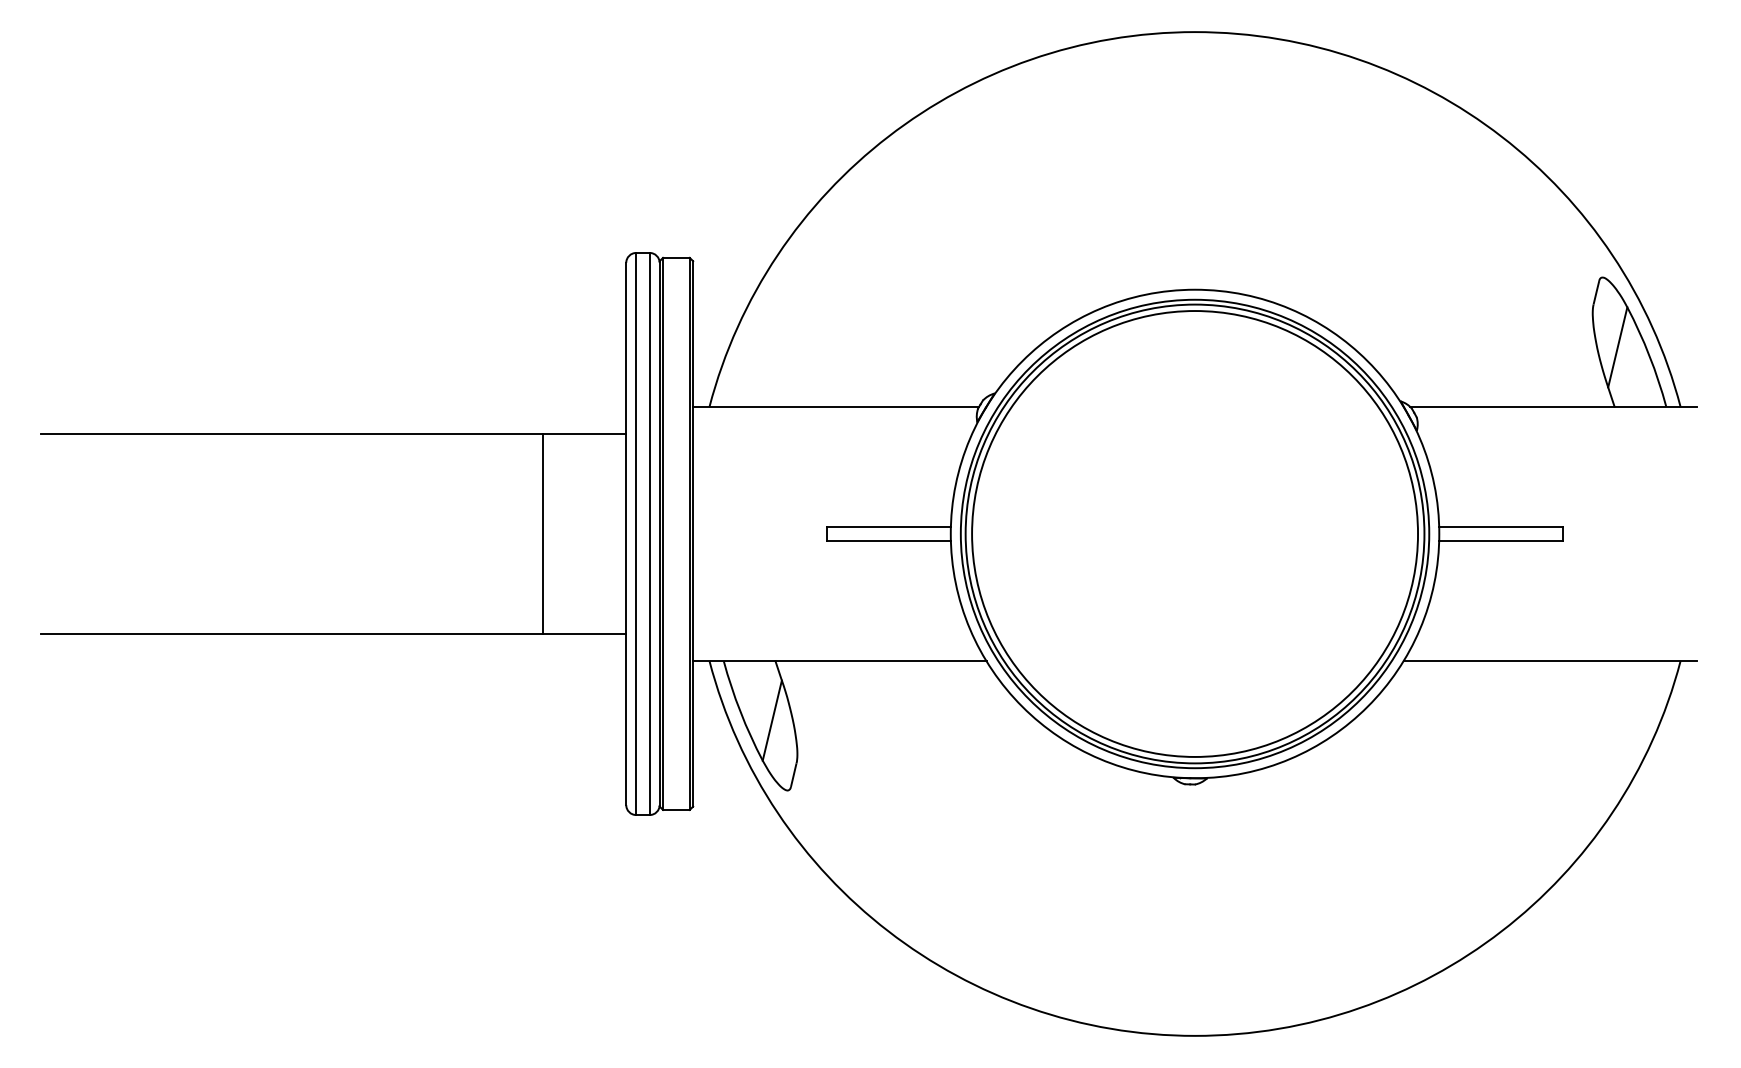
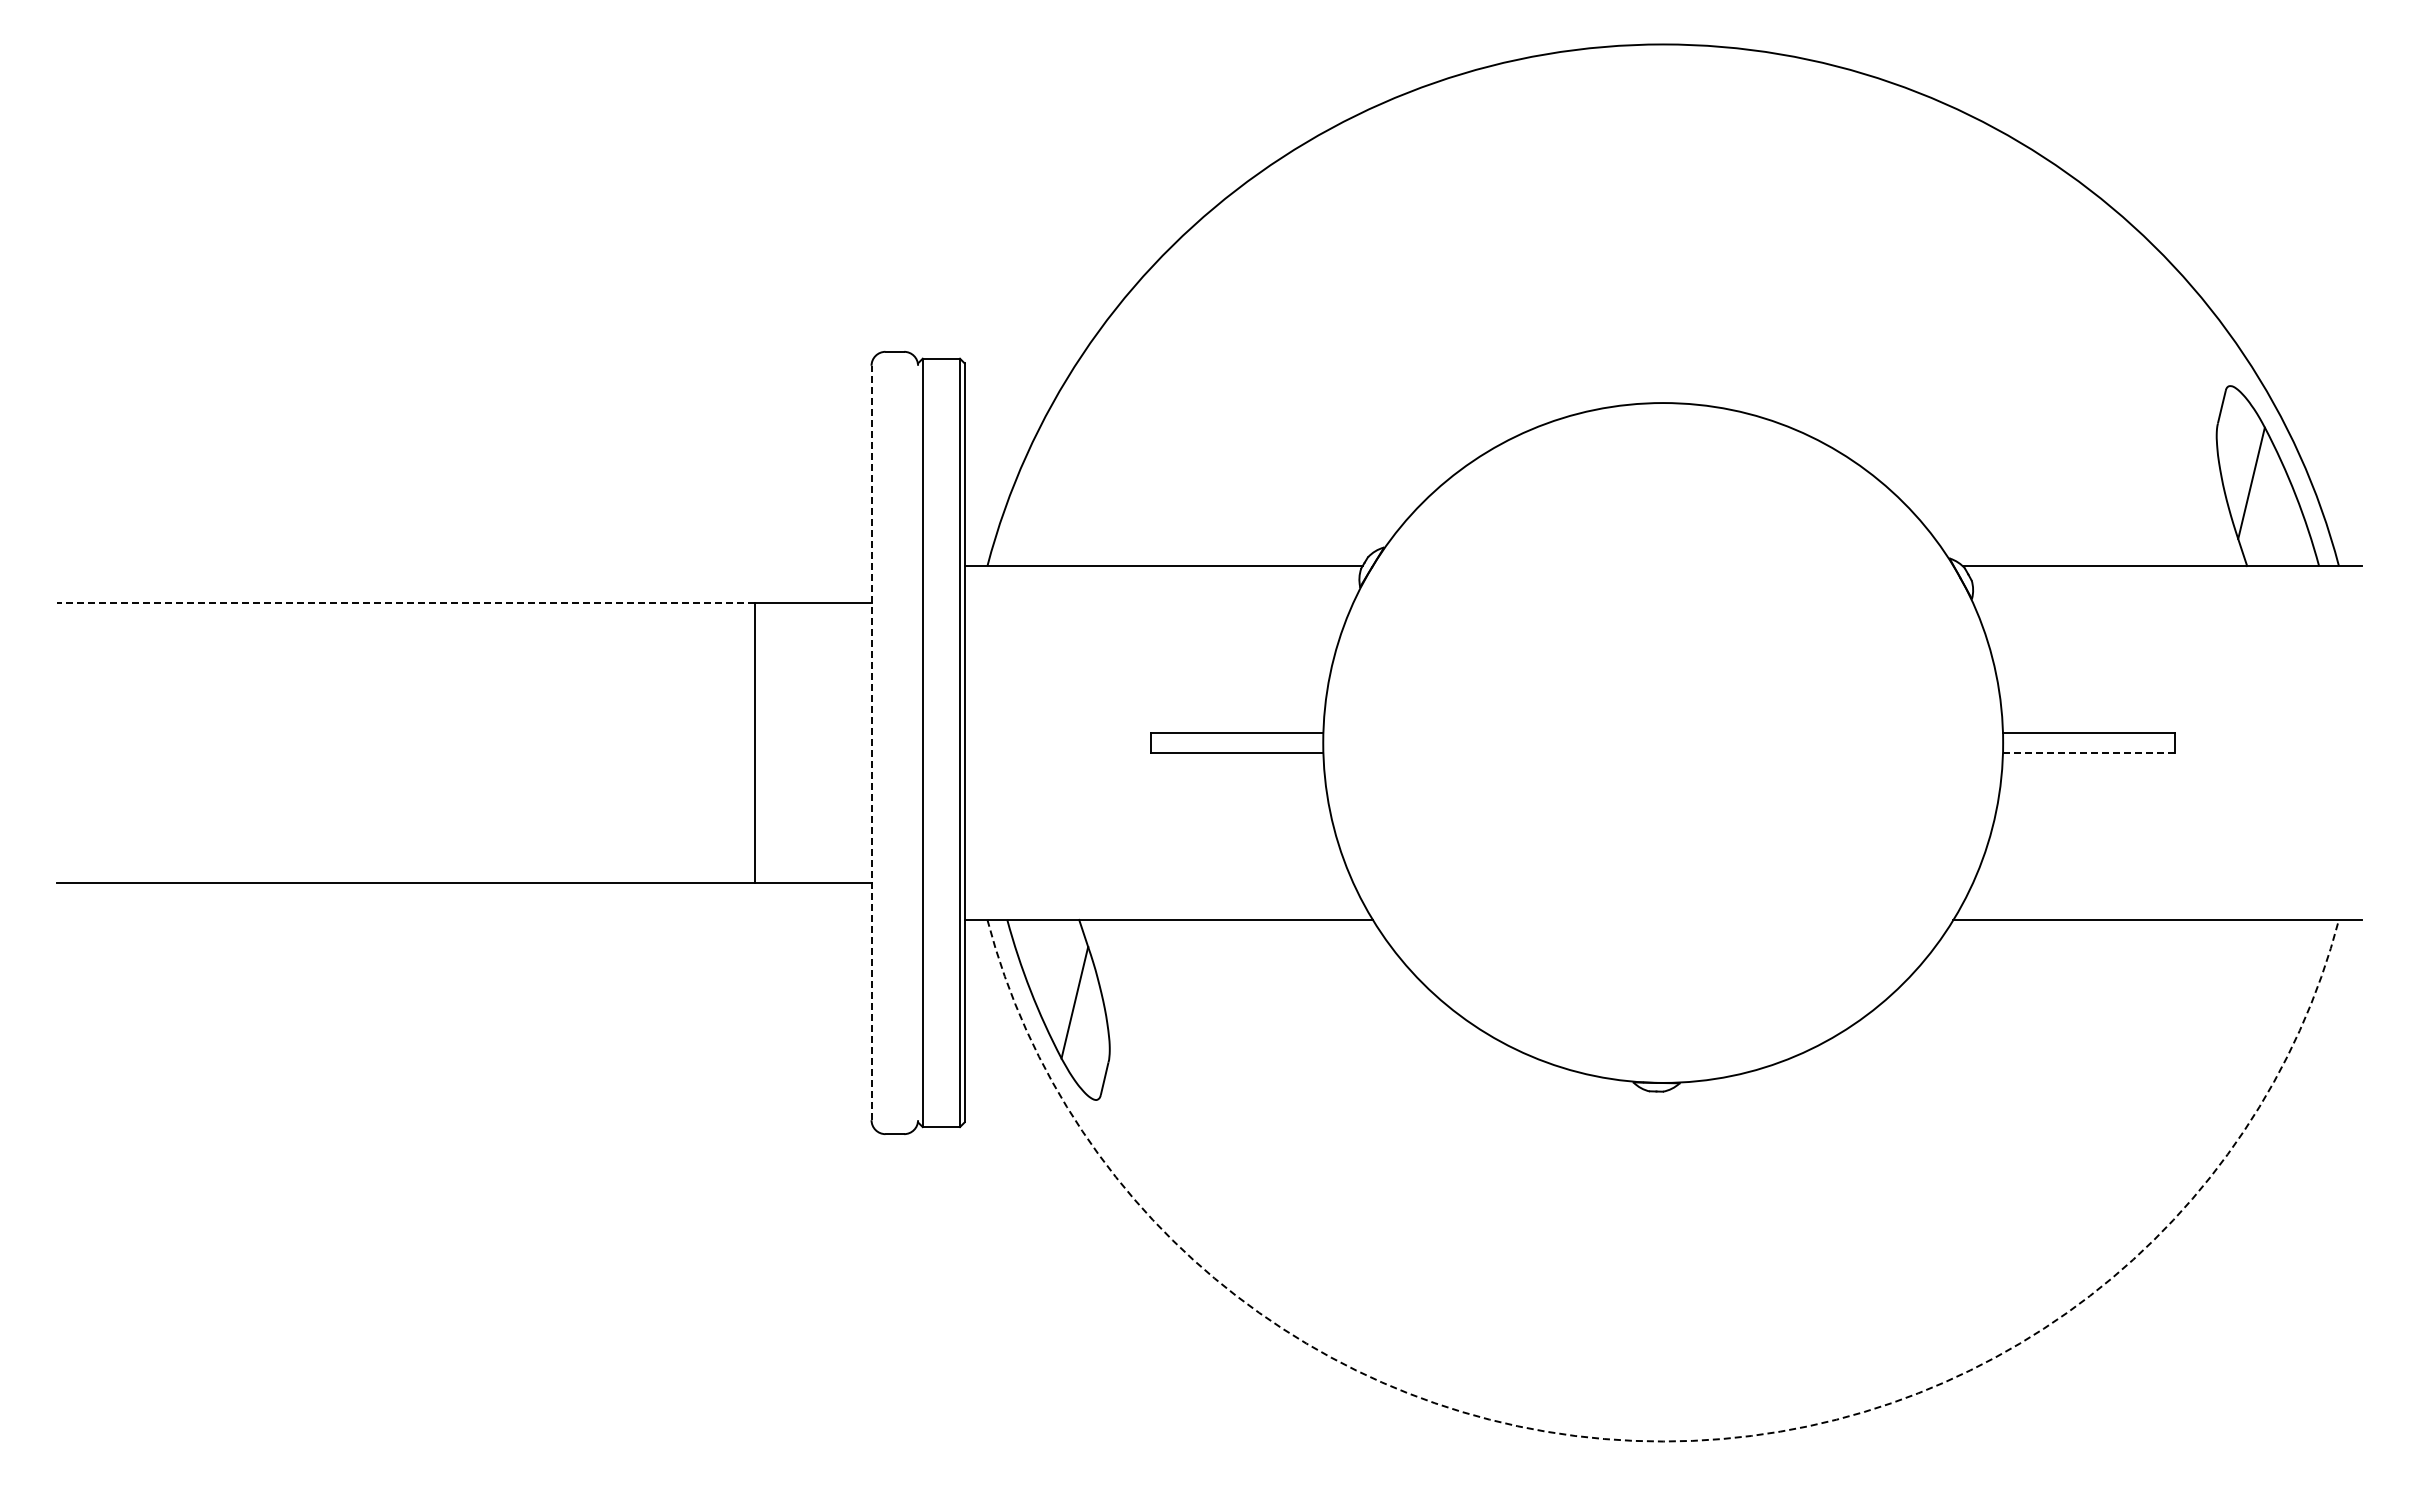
line: (291, 433) -> (405, 603), solid -> dashed
line: (626, 533) -> (871, 742), solid -> dashed
line: (636, 533) -> (885, 742), removed
line: (649, 533) -> (904, 742), removed
line: (659, 533) -> (918, 742), removed
part: (1195, 533) -> (1663, 742), removed
line: (1500, 541) -> (2088, 753), solid -> dashed
arc: (1195, 1035) -> (1663, 1441), solid -> dashed

